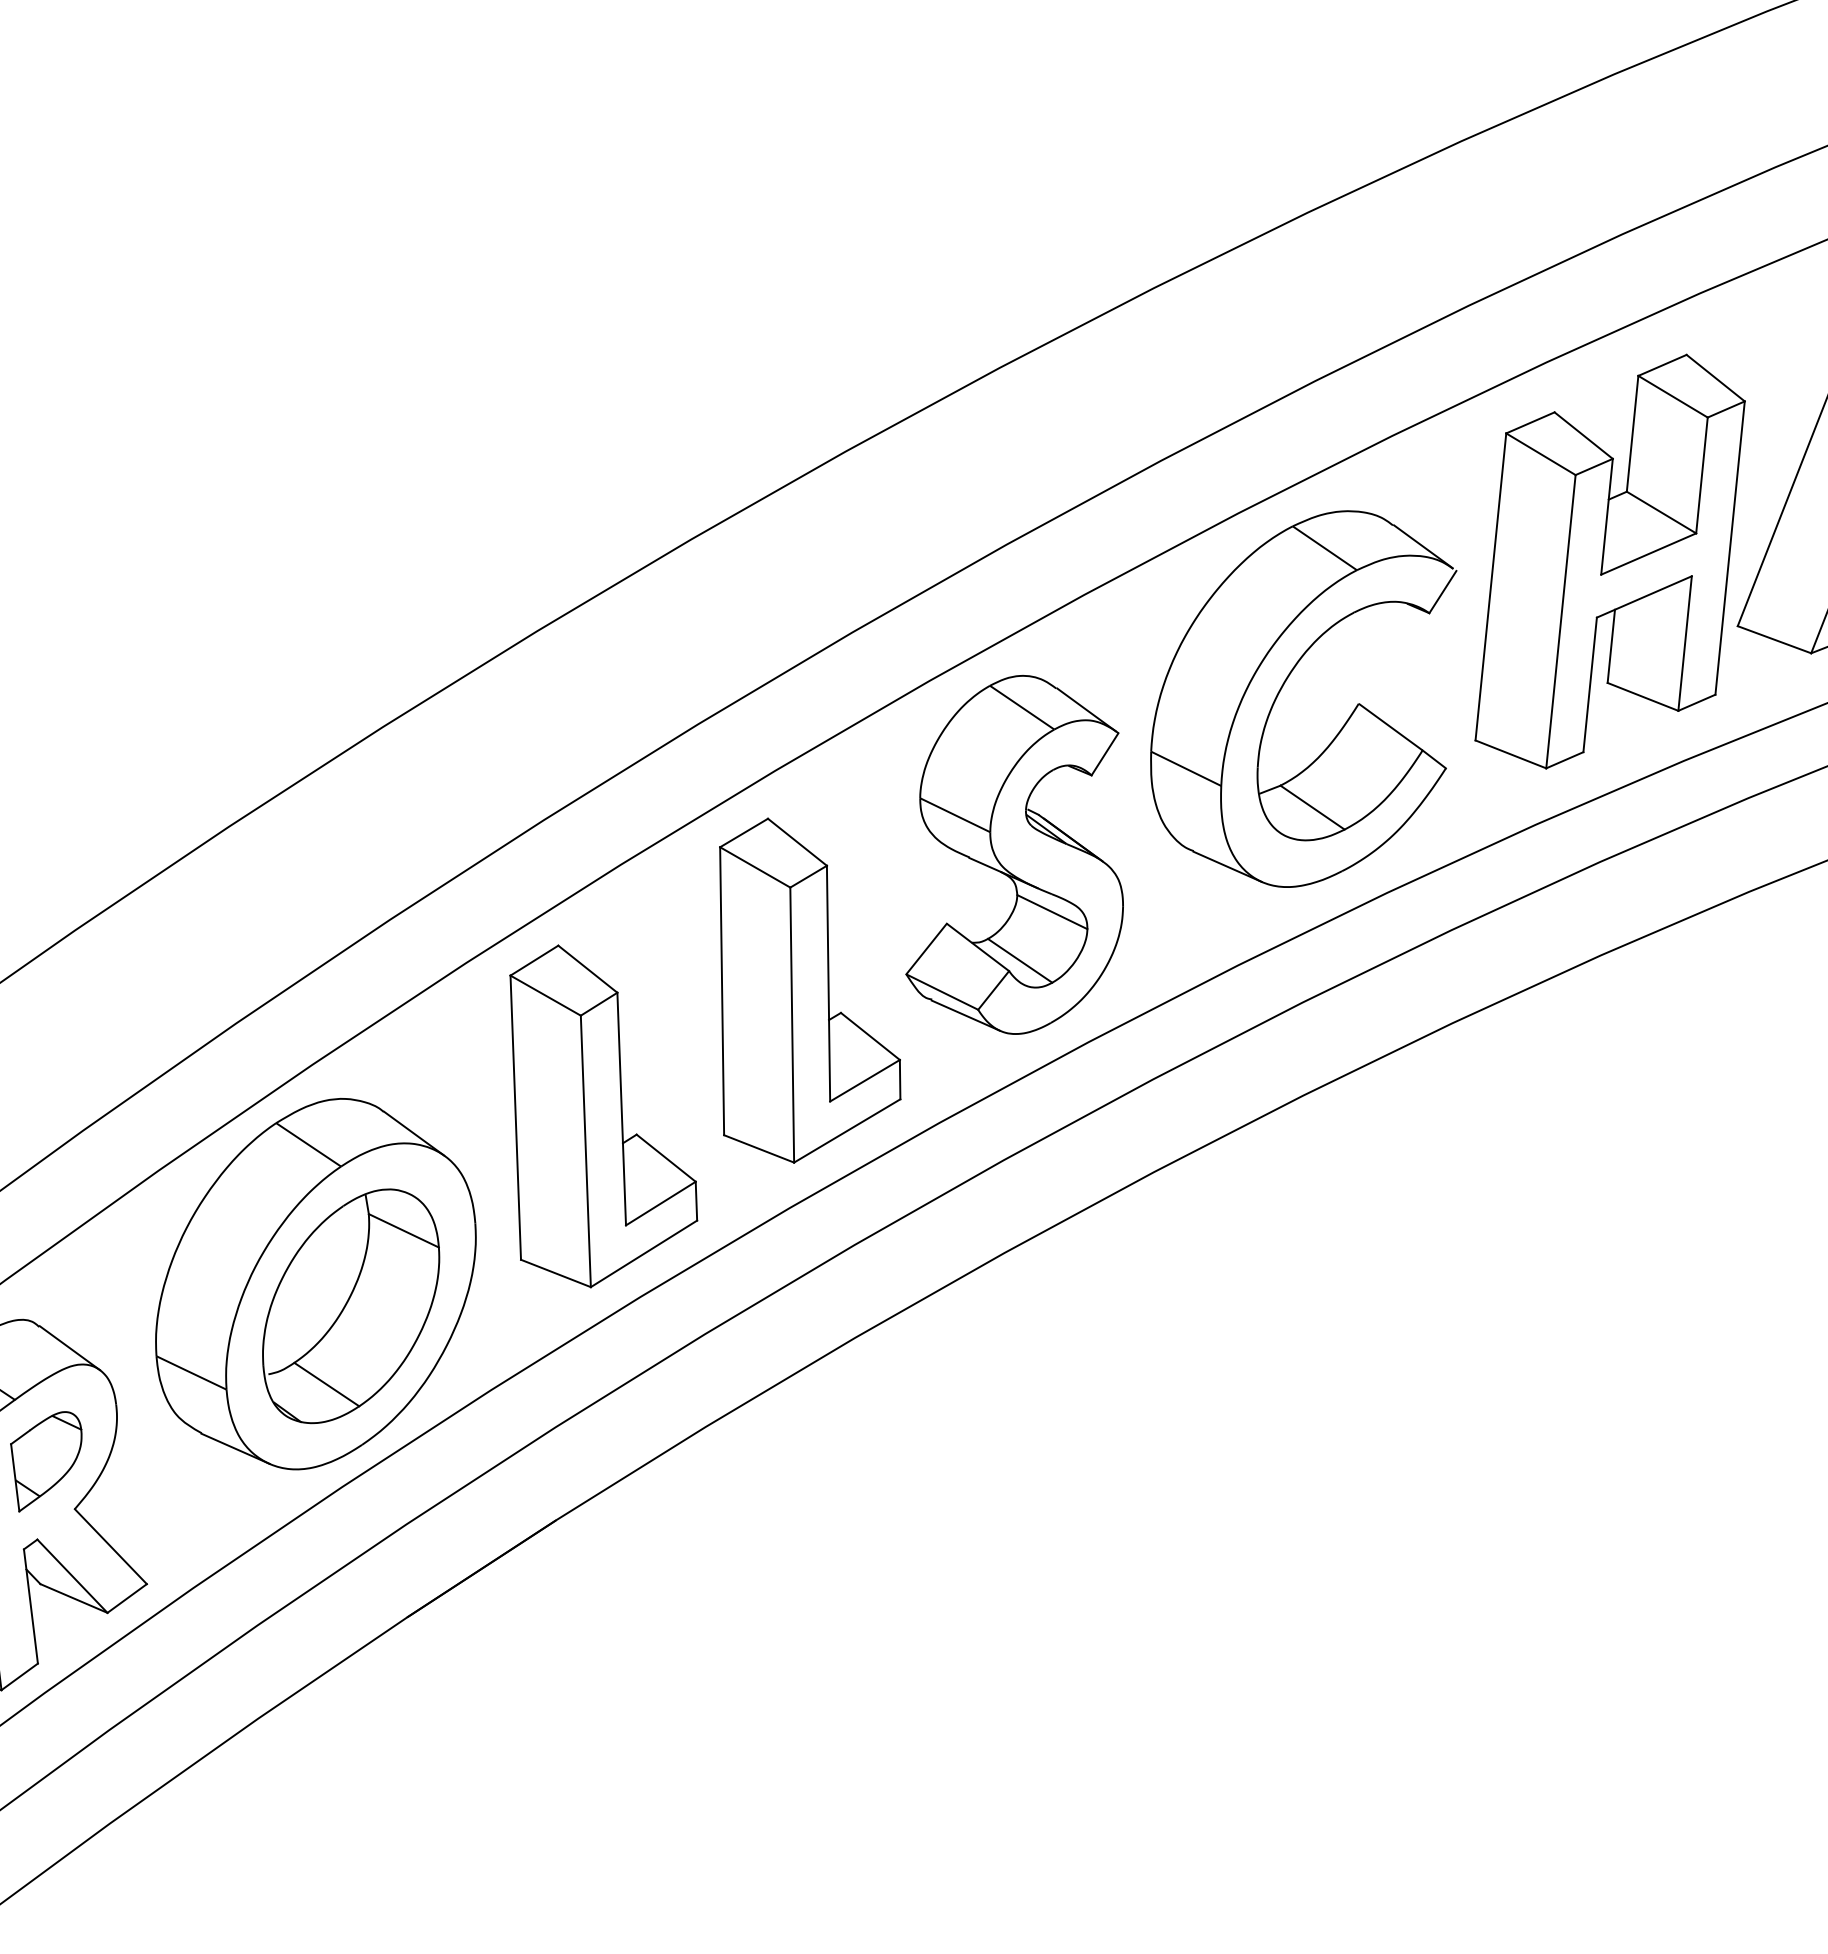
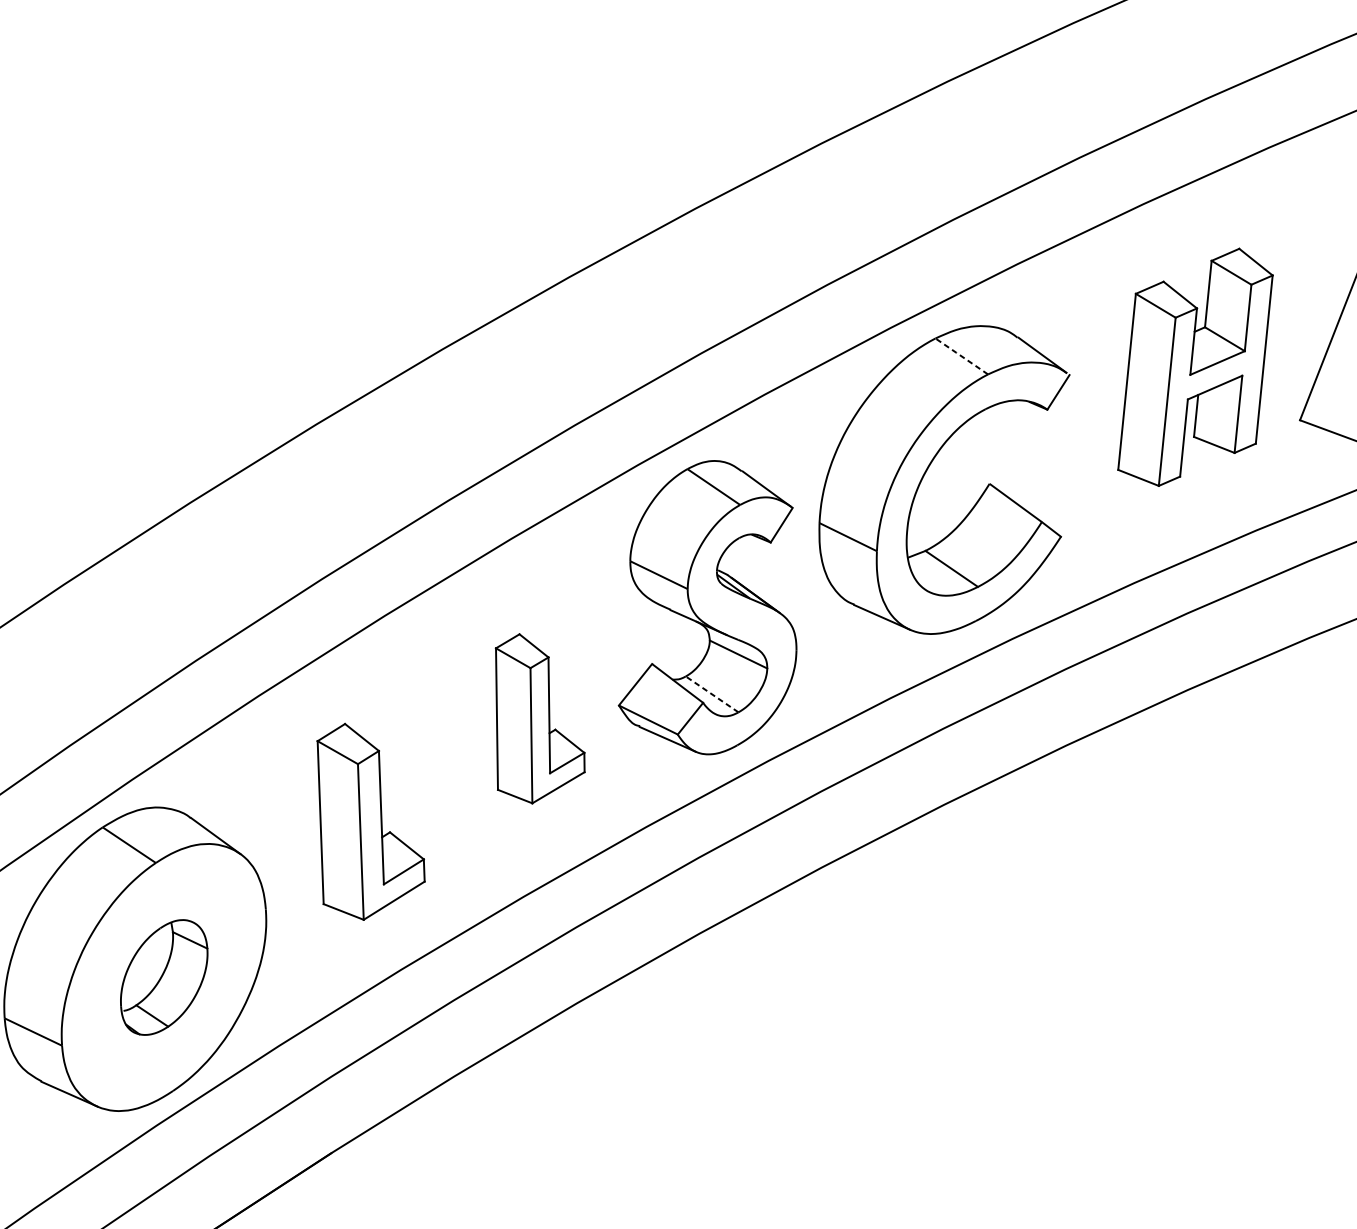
line: (1324, 548) -> (961, 356), solid -> dashed
part: (1609, 561) -> (1194, 367), size x0.7
line: (1020, 960) -> (712, 694), solid -> dashed
part: (810, 990) -> (540, 718), size x0.6
part: (603, 1116) -> (370, 821), size x0.7
part: (351, 1306) -> (164, 977), size x0.6

